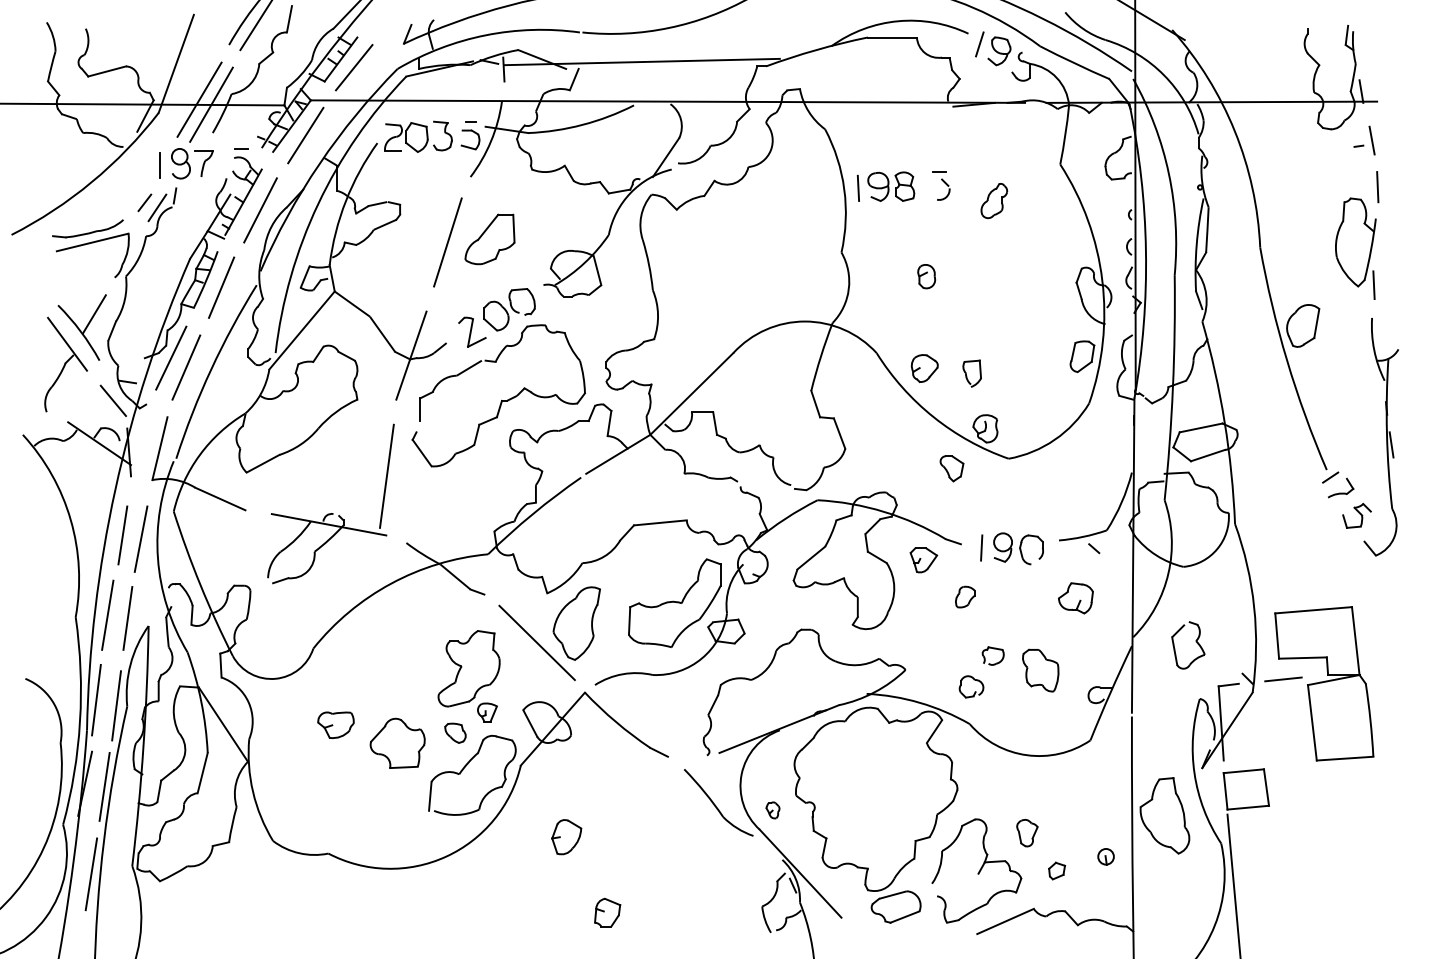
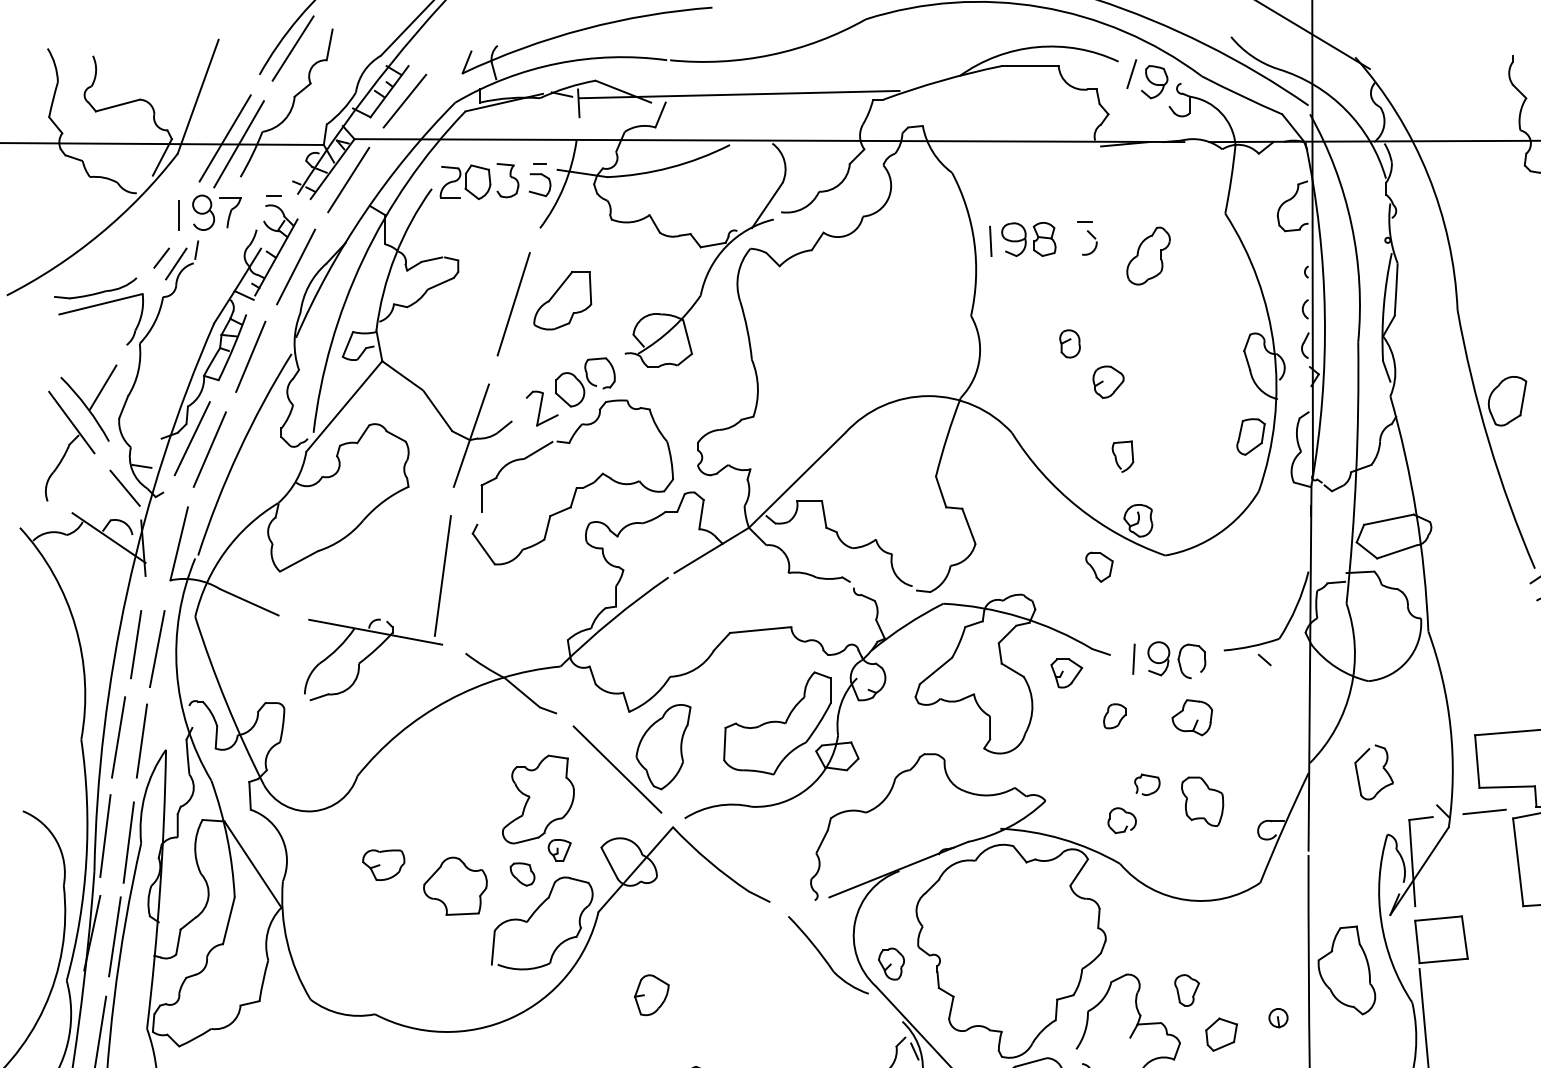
part: (994, 200) -> (1148, 255), size x1.43
part: (924, 368) -> (1108, 382), moved
part: (1075, 598) -> (1191, 717), moved
part: (772, 810) -> (890, 964), size x1.67
part: (1056, 870) -> (1220, 1033), size x1.67

